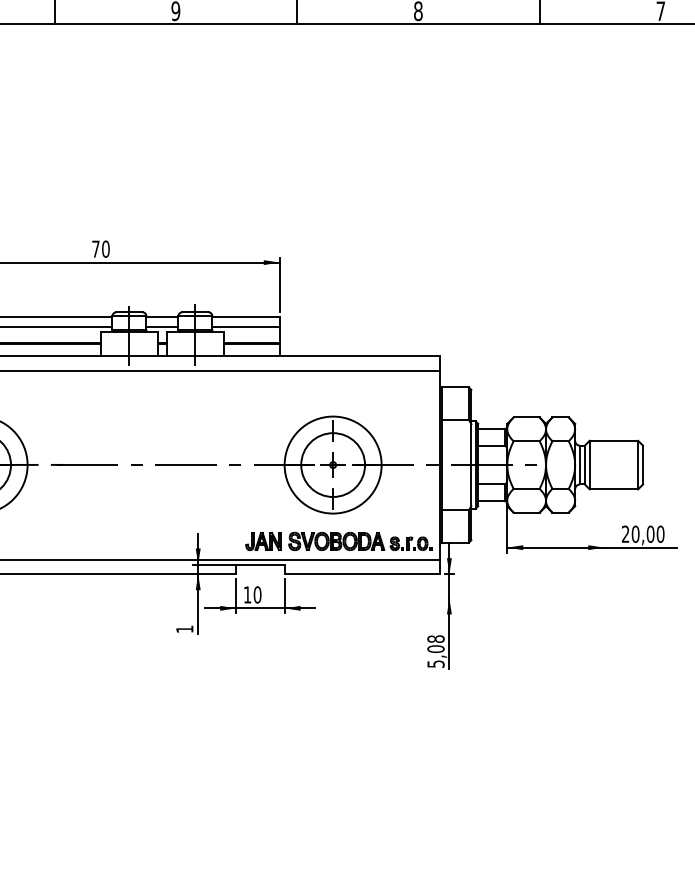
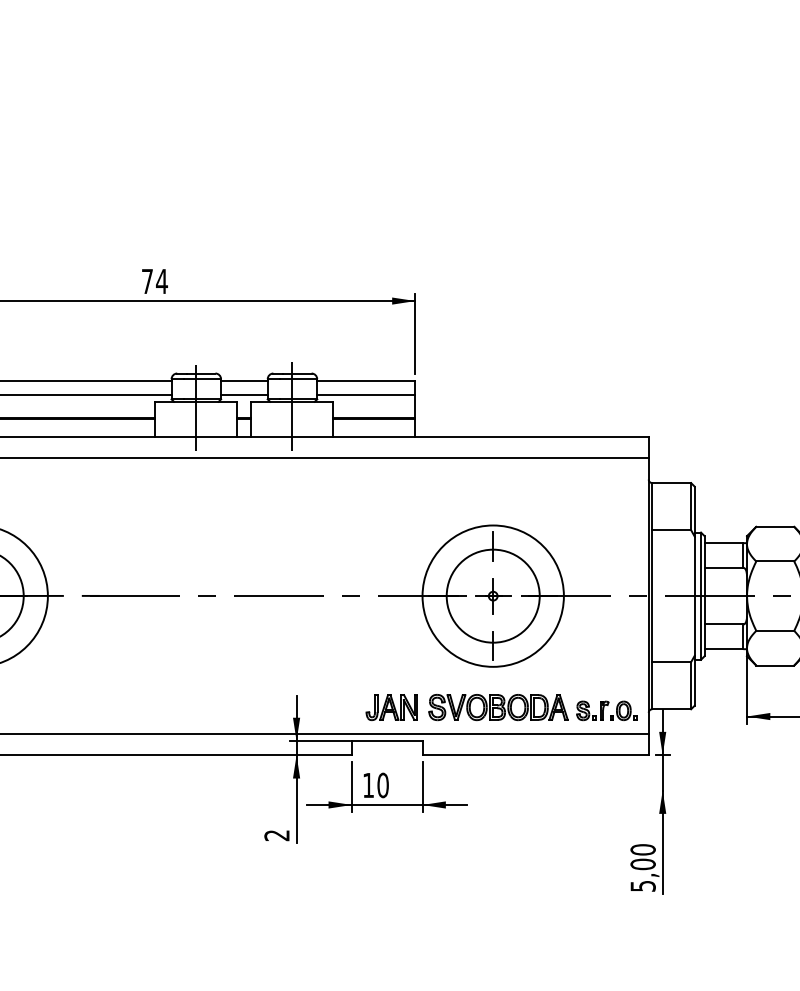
text: (105, 248) -> (161, 280), 70 -> 74
text: (184, 629) -> (276, 835), 1 -> 2
text: (435, 638) -> (642, 848), 5,08 -> 5,00

